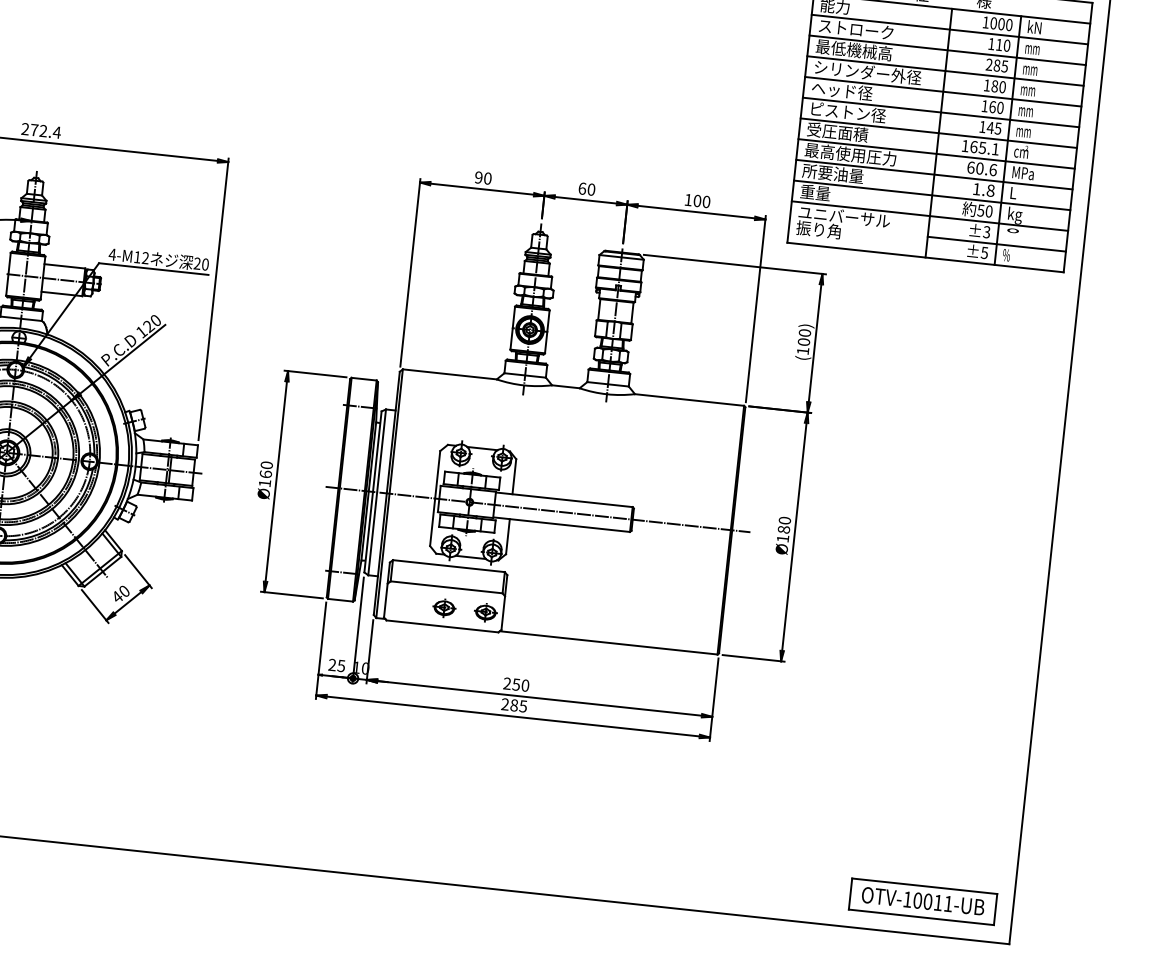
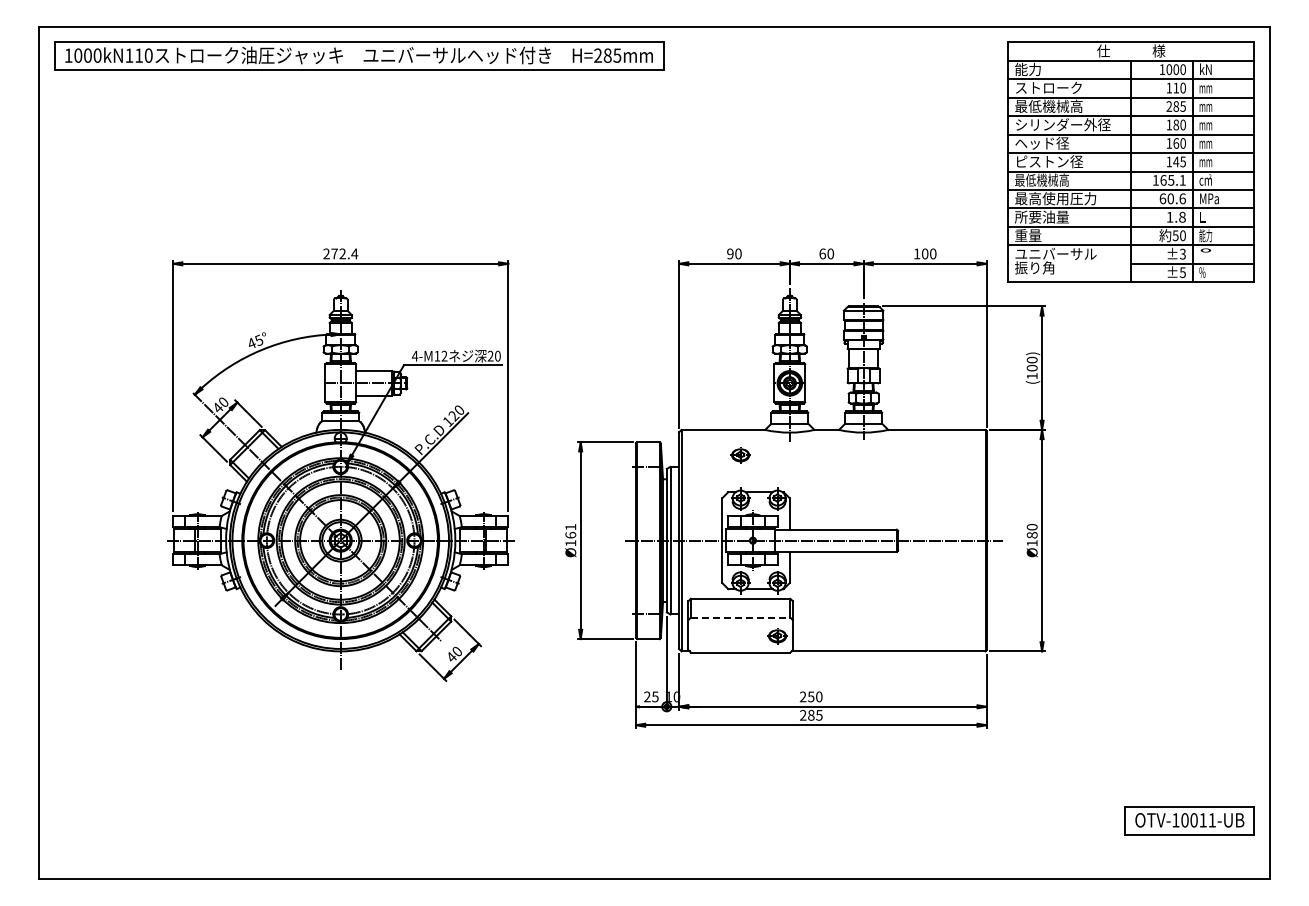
text: (838, 131) -> (1042, 179), 受圧面積 -> 最低機械高
text: (1014, 215) -> (1205, 236), kg -> 能力
text: (266, 464) -> (570, 526), Ø160 -> Ø161
line: (446, 587) -> (740, 617), solid -> dashed
part: (444, 608) -> (740, 455), moved
part: (922, 901) -> (1189, 820), moved

